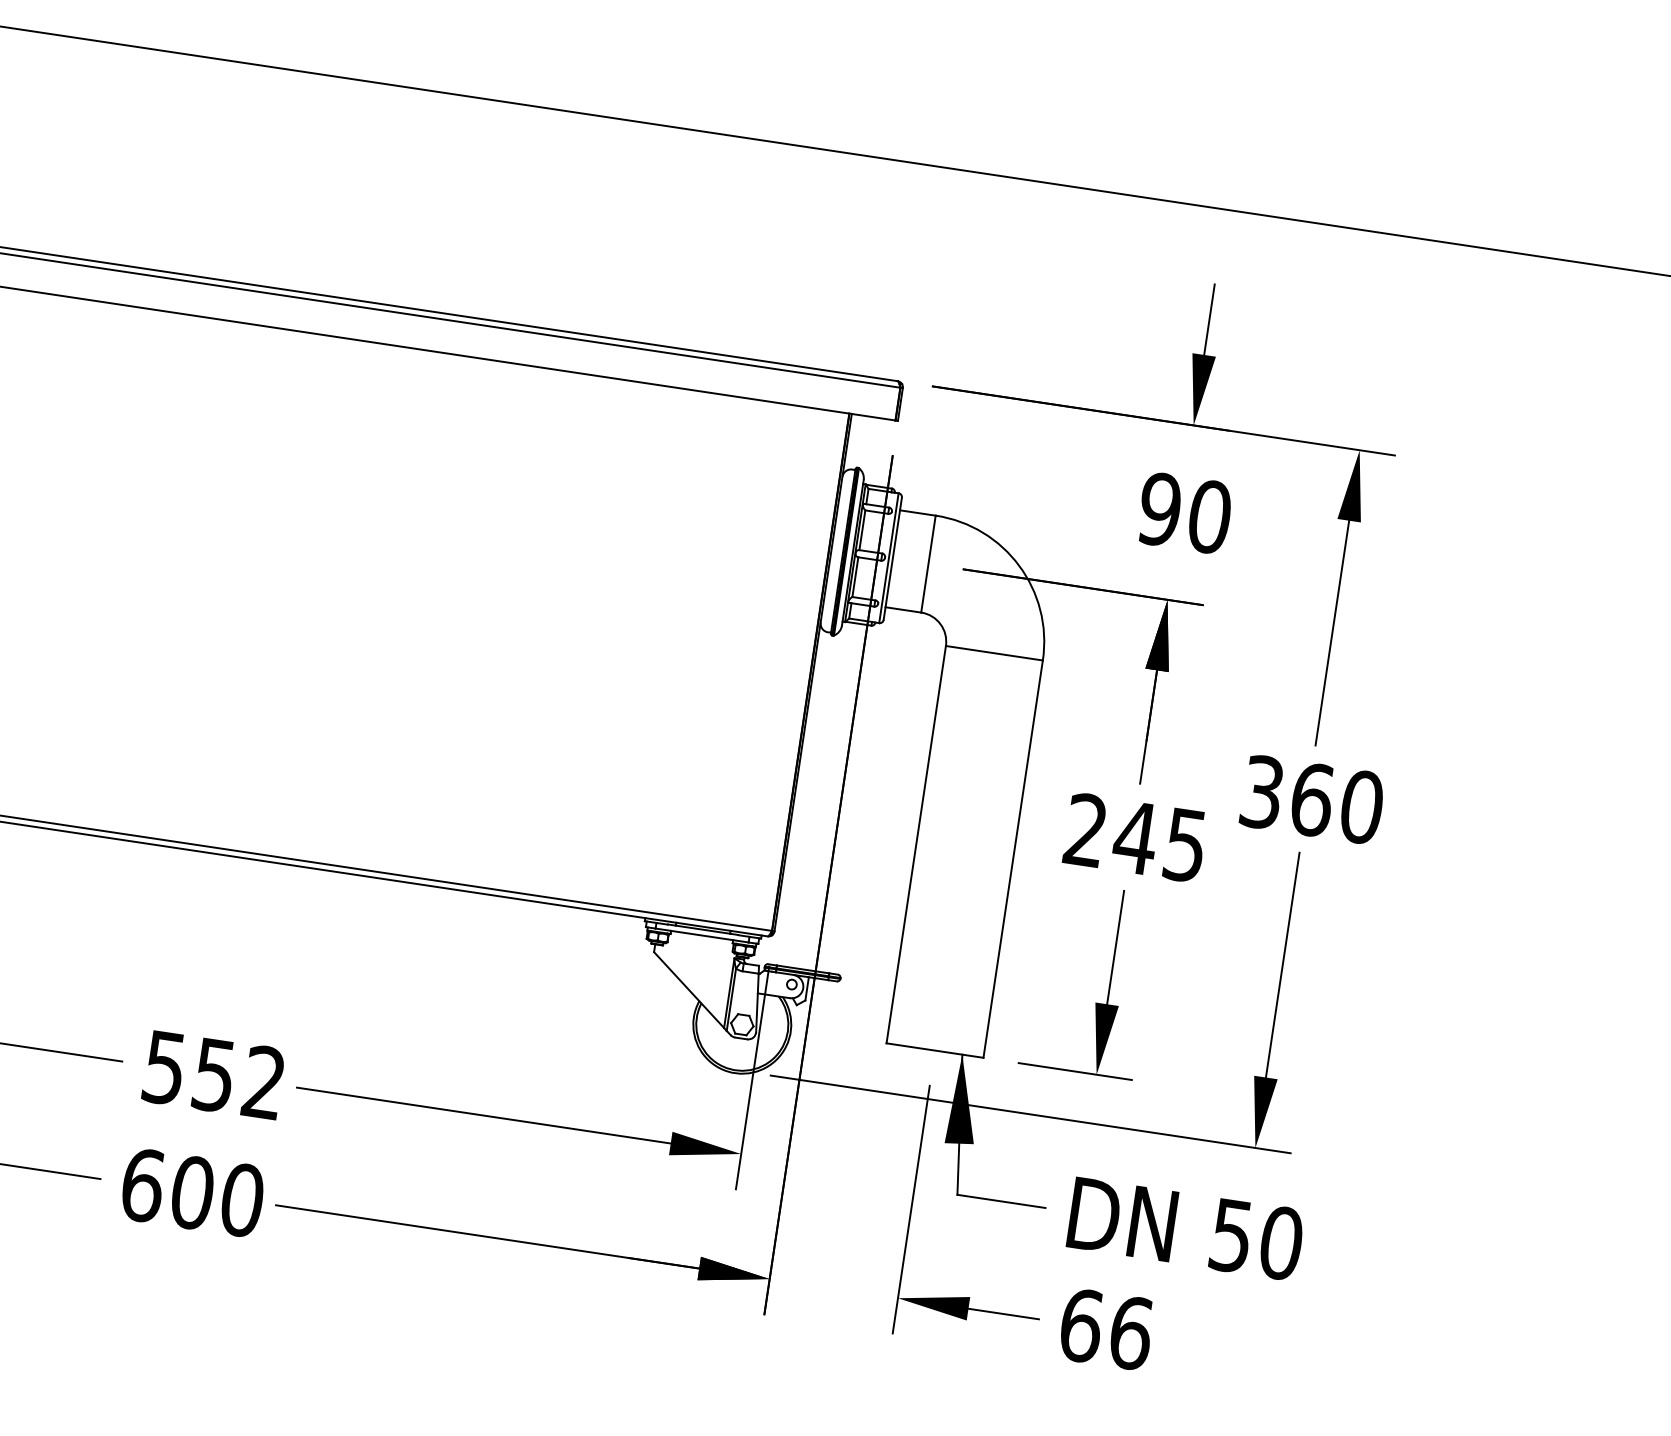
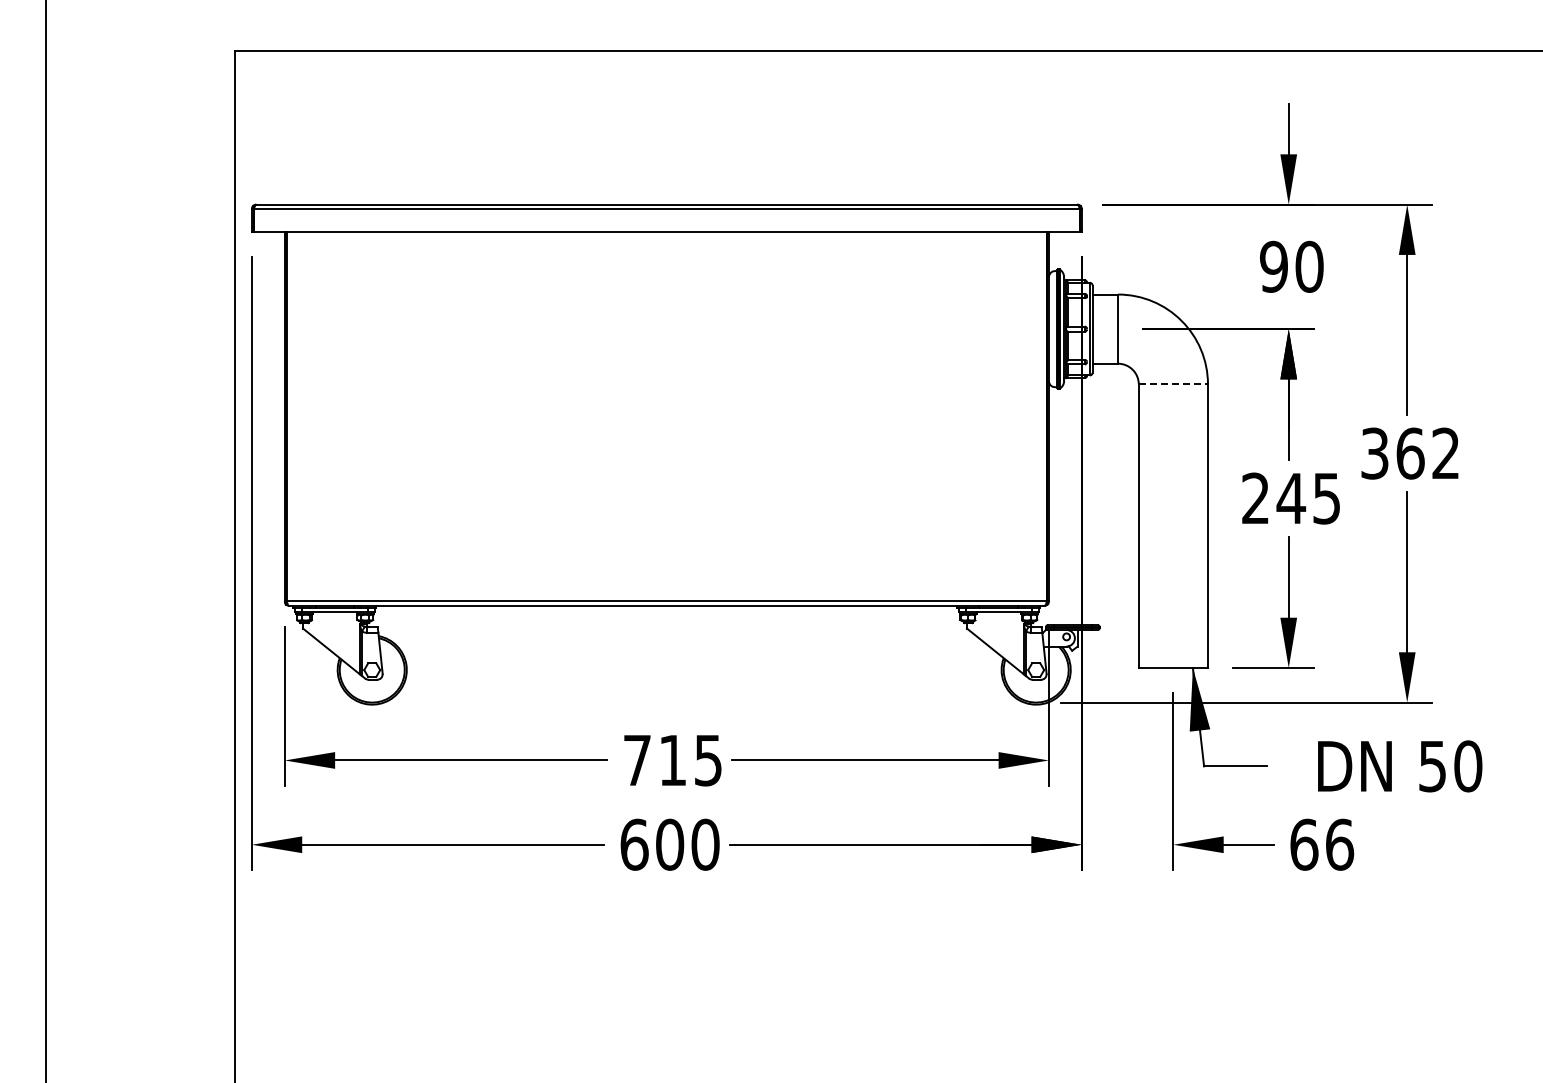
line: (994, 653) -> (1173, 384), solid -> dashed
text: (1362, 807) -> (1446, 453), 360 -> 362
text: (213, 1075) -> (672, 760), 552 -> 715
text: (1186, 1229) -> (1400, 766), moved

